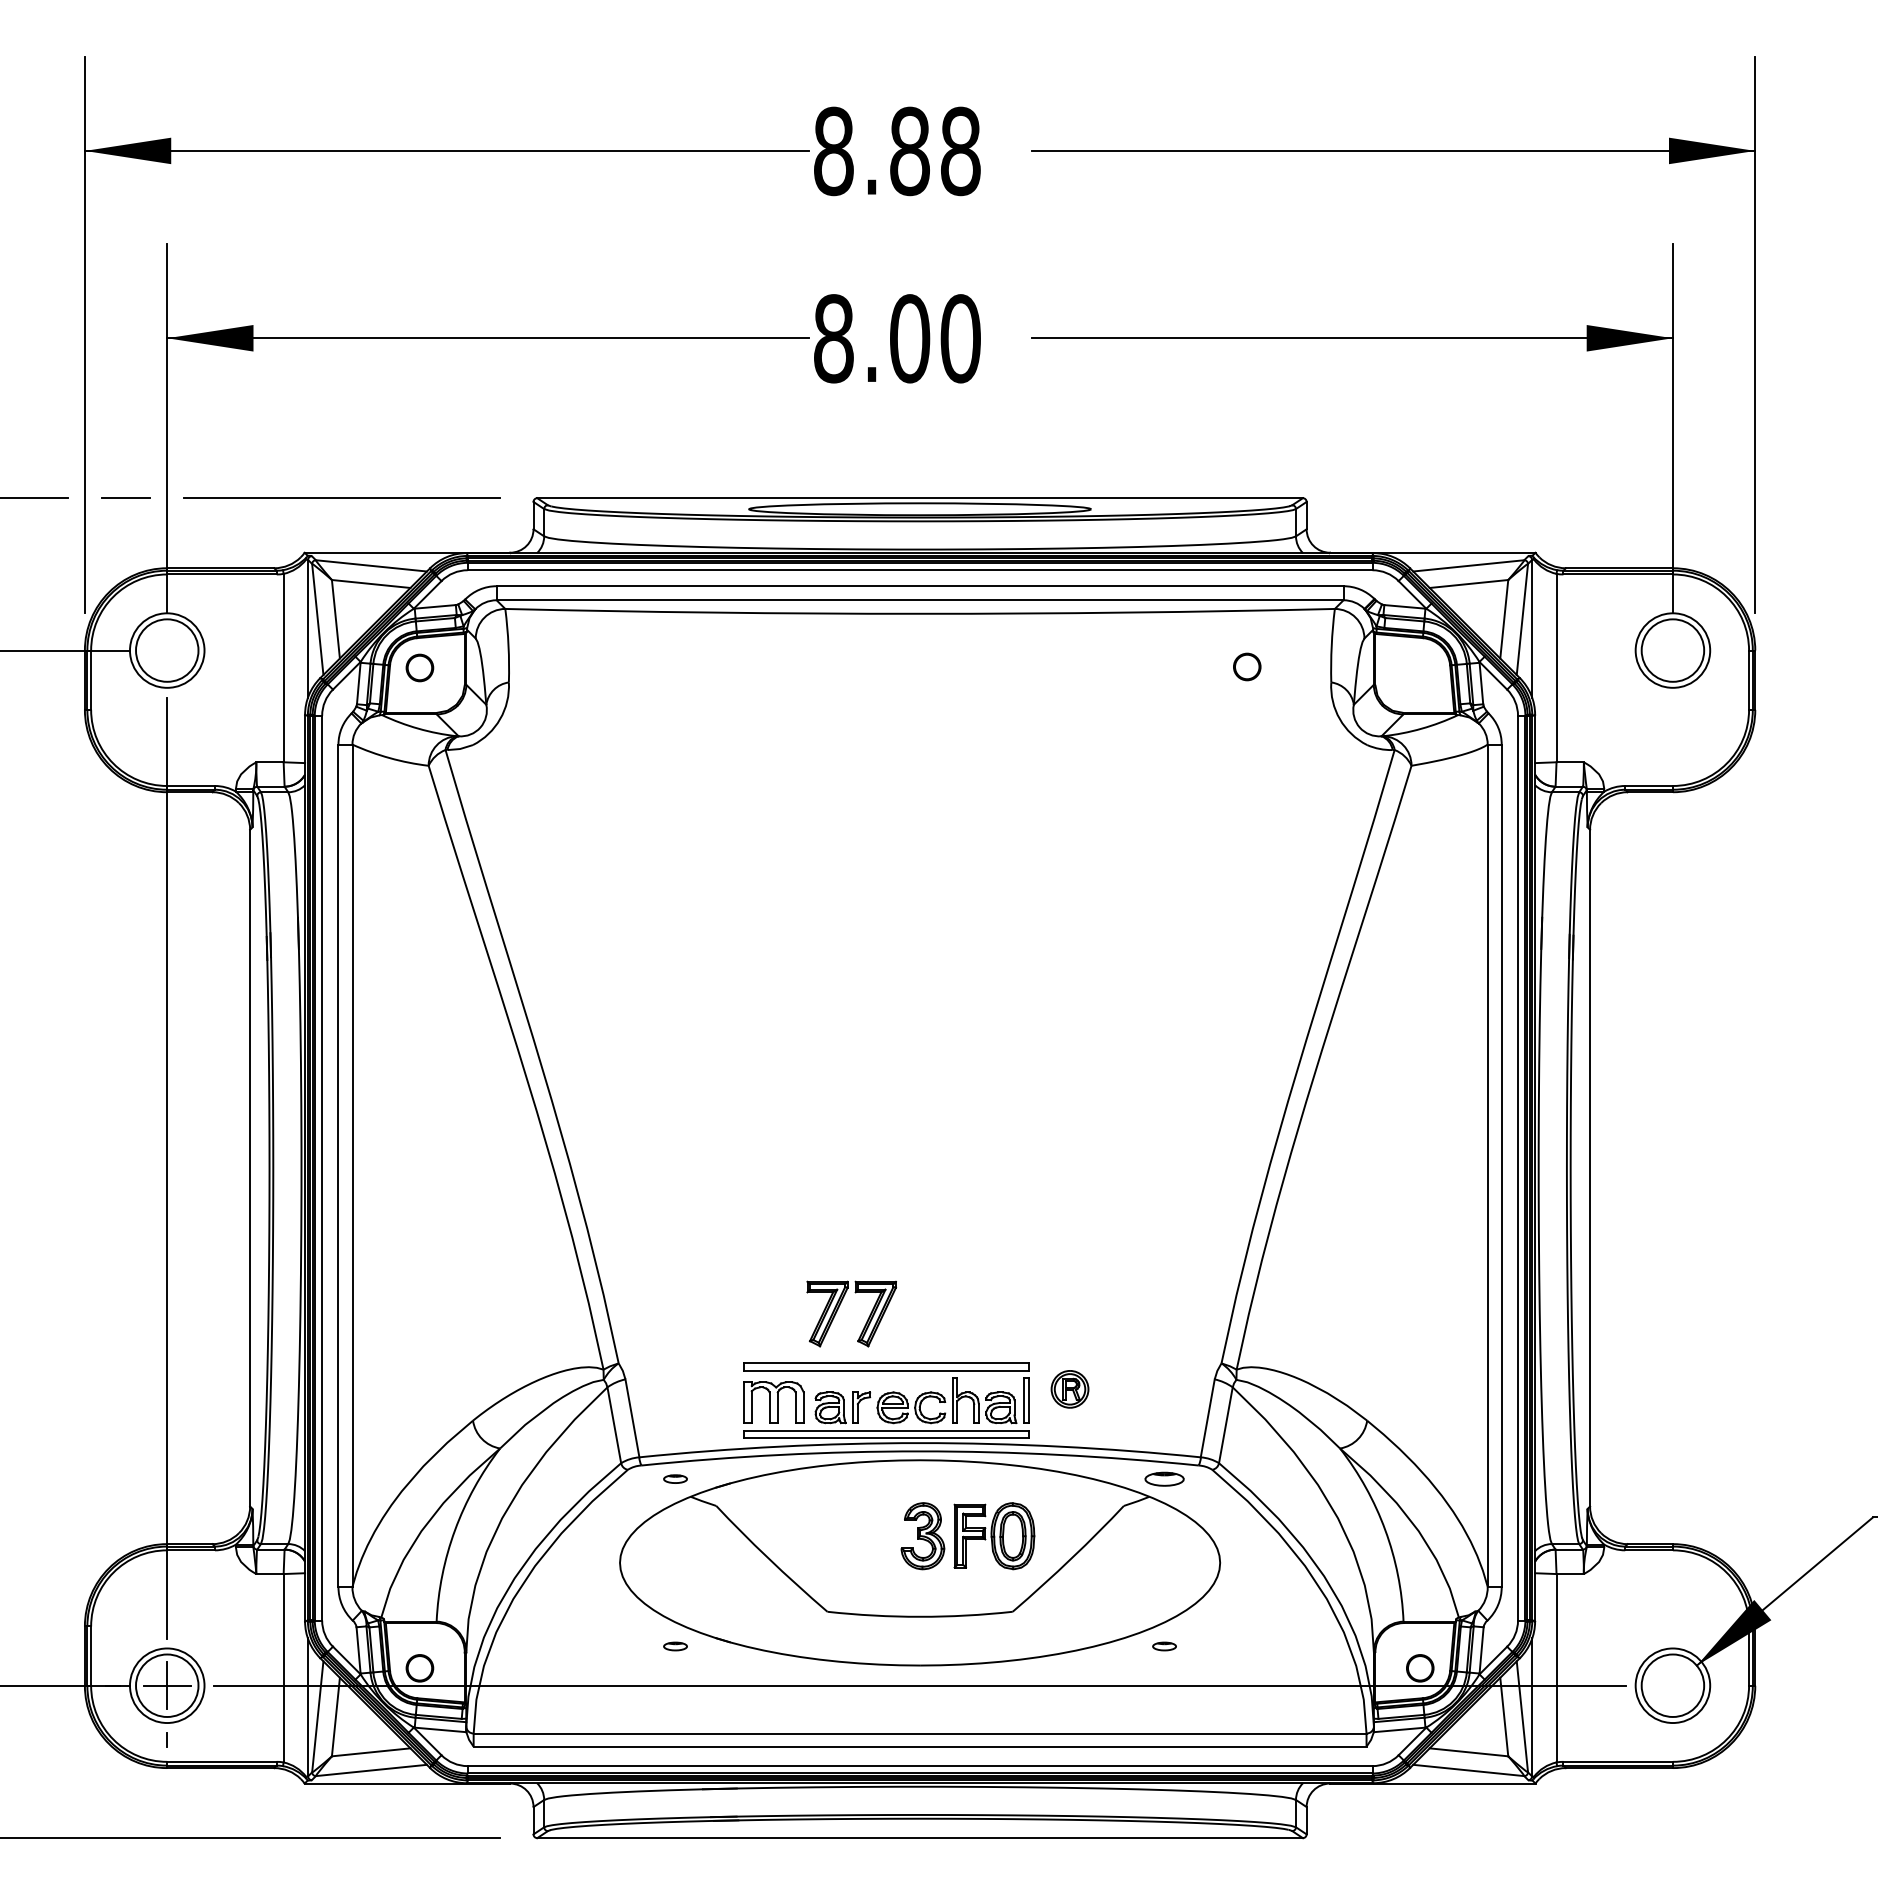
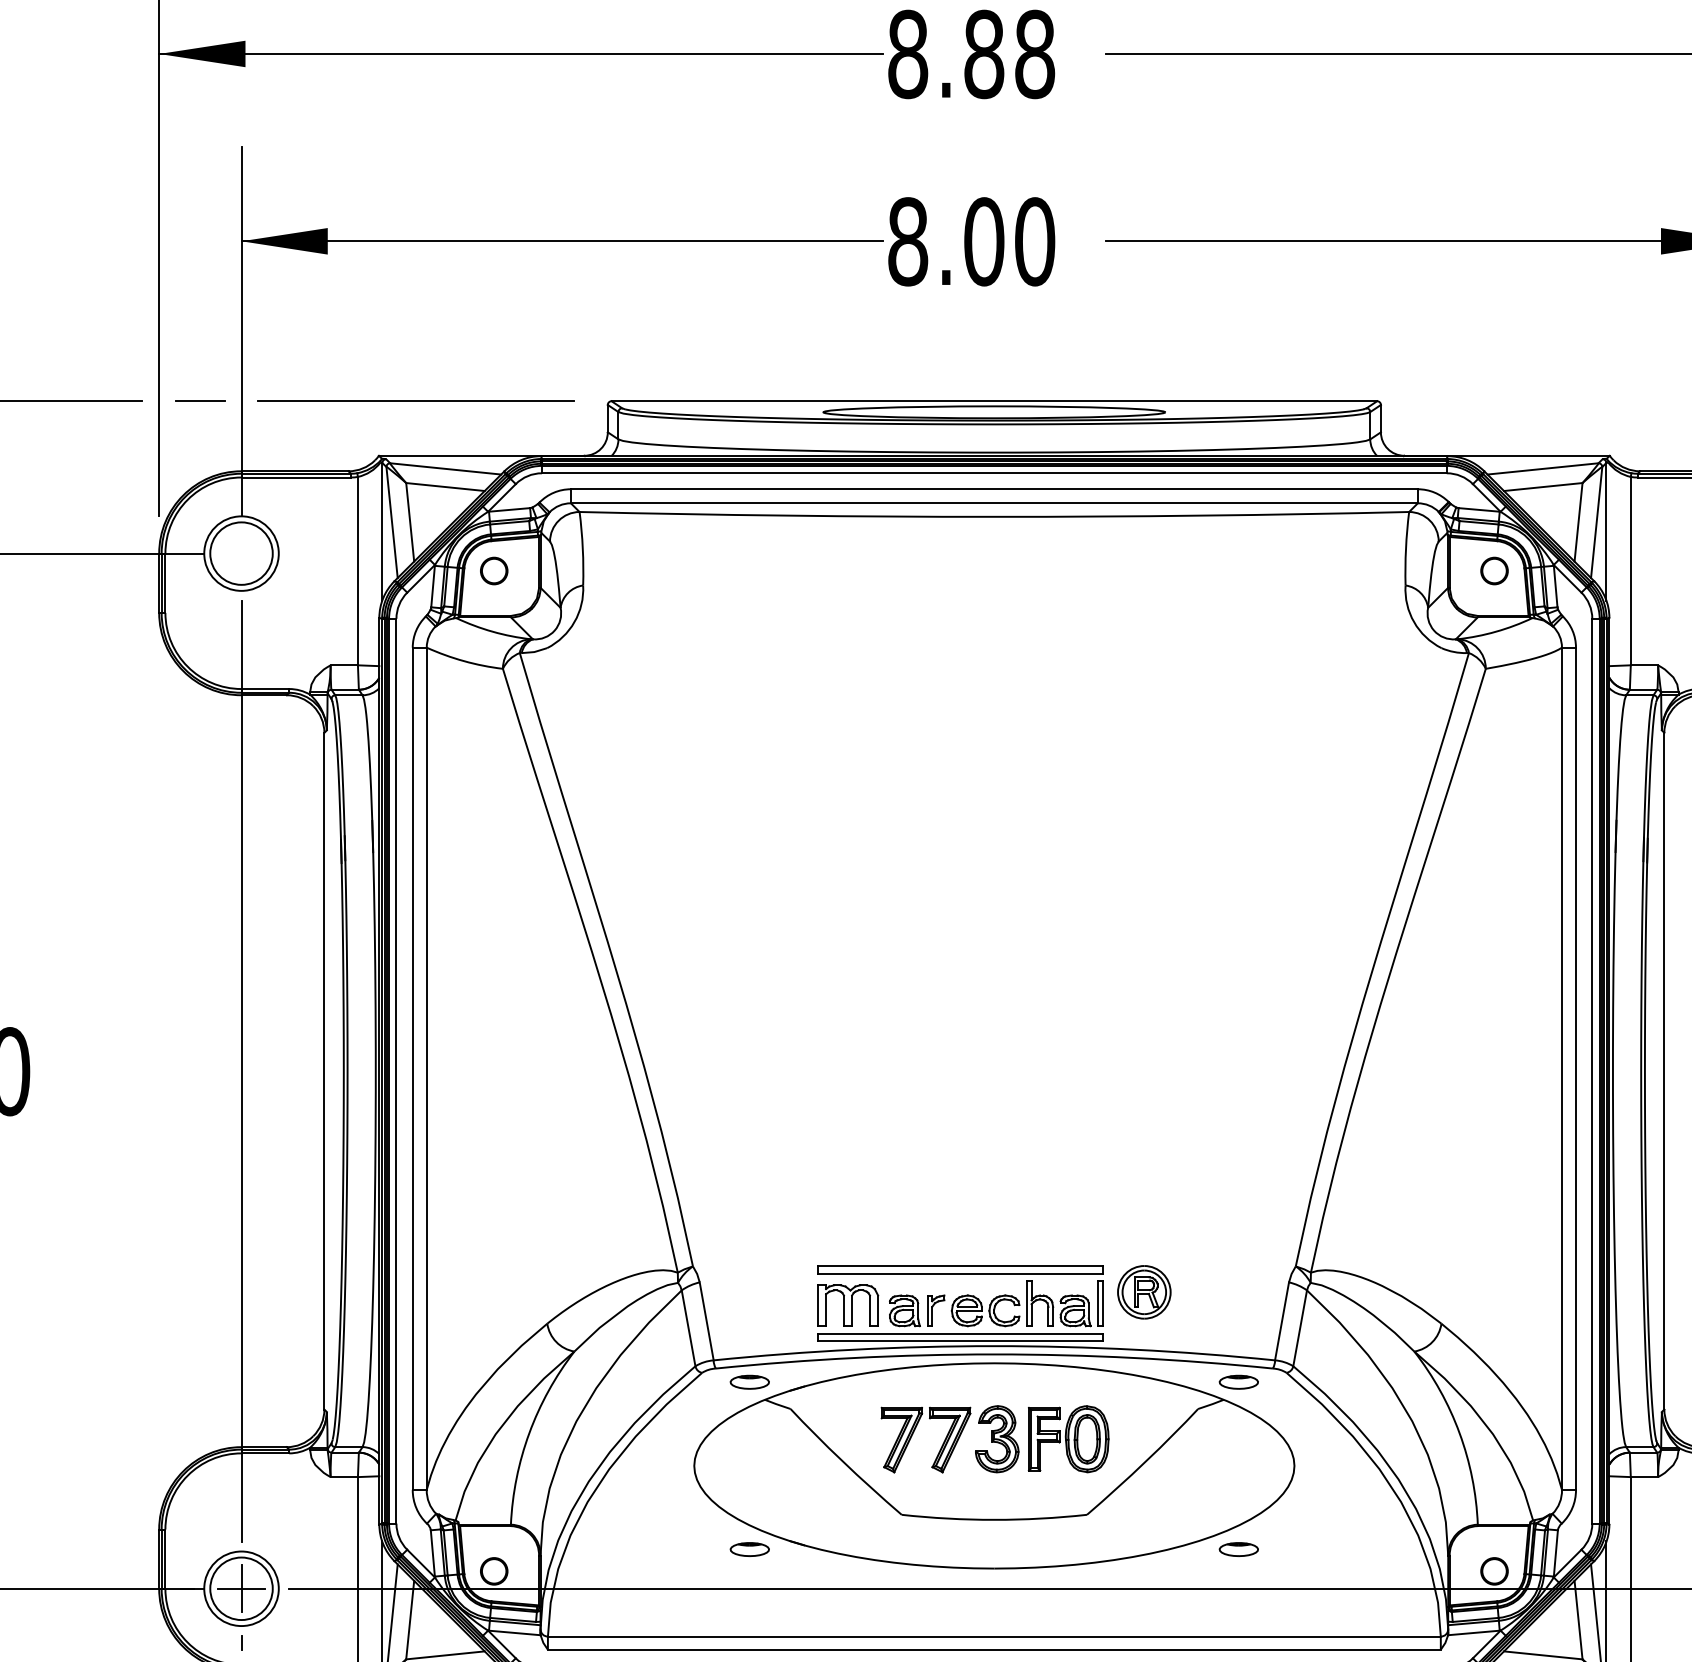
part: (1247, 666) -> (1494, 570), moved
part: (839, 1307) -> (913, 1433), moved
part: (1069, 1389) -> (1143, 1292), size x1.43
part: (675, 1478) -> (749, 1381), size x1.67
part: (675, 1646) -> (749, 1549), size x1.67
part: (1164, 1646) -> (1238, 1549), size x1.67

